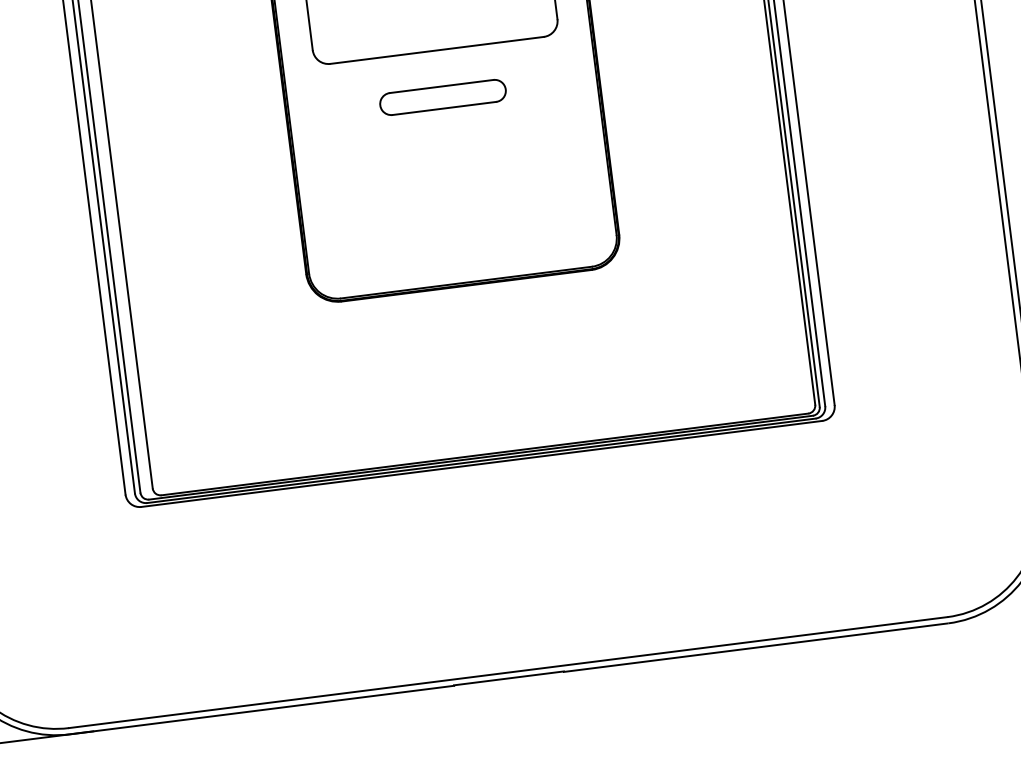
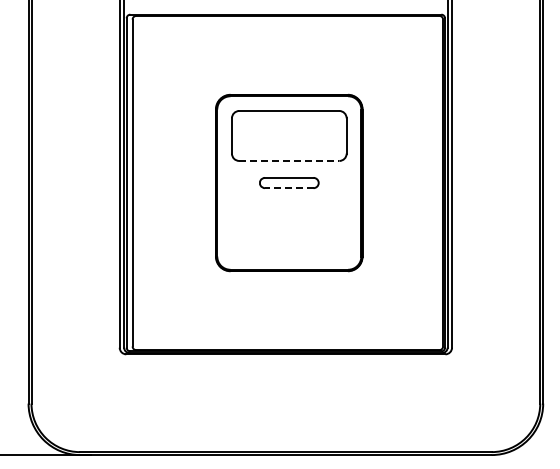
line: (437, 49) -> (289, 160), solid -> dashed
line: (442, 109) -> (288, 188), solid -> dashed

